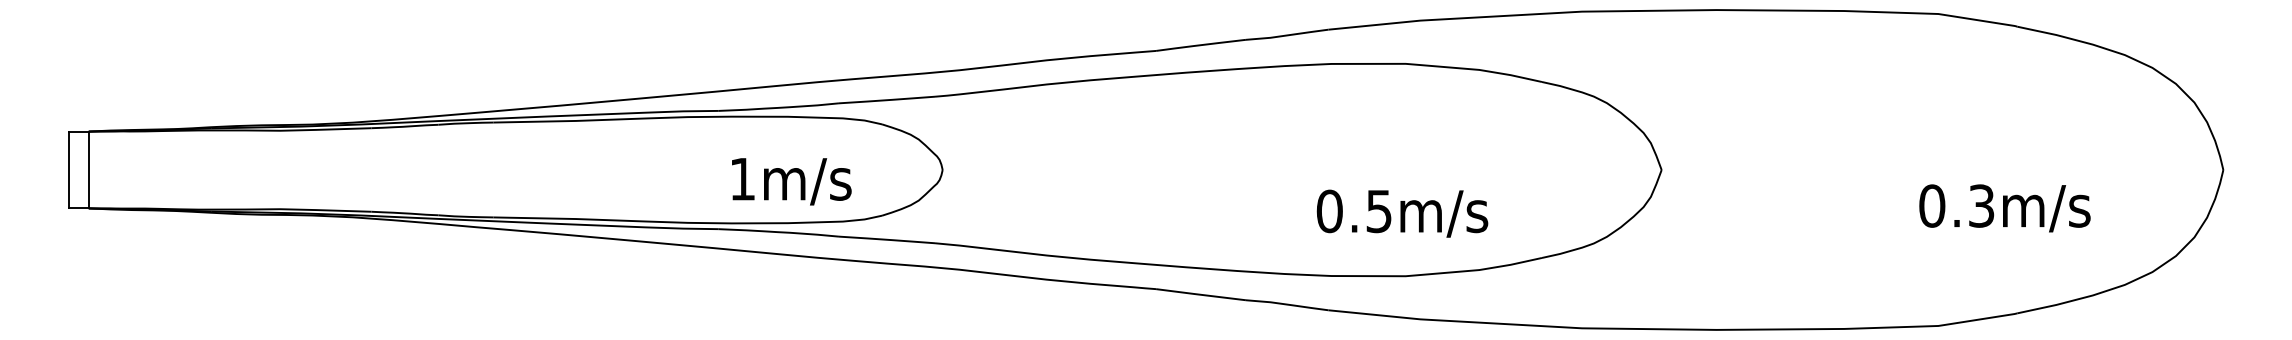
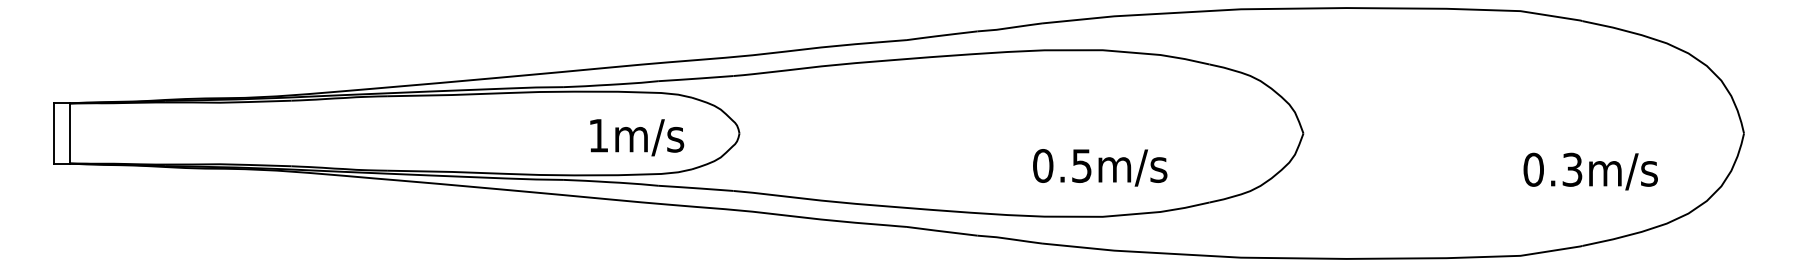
text: (792, 181) -> (637, 137), moved
text: (2004, 208) -> (1590, 171), moved

